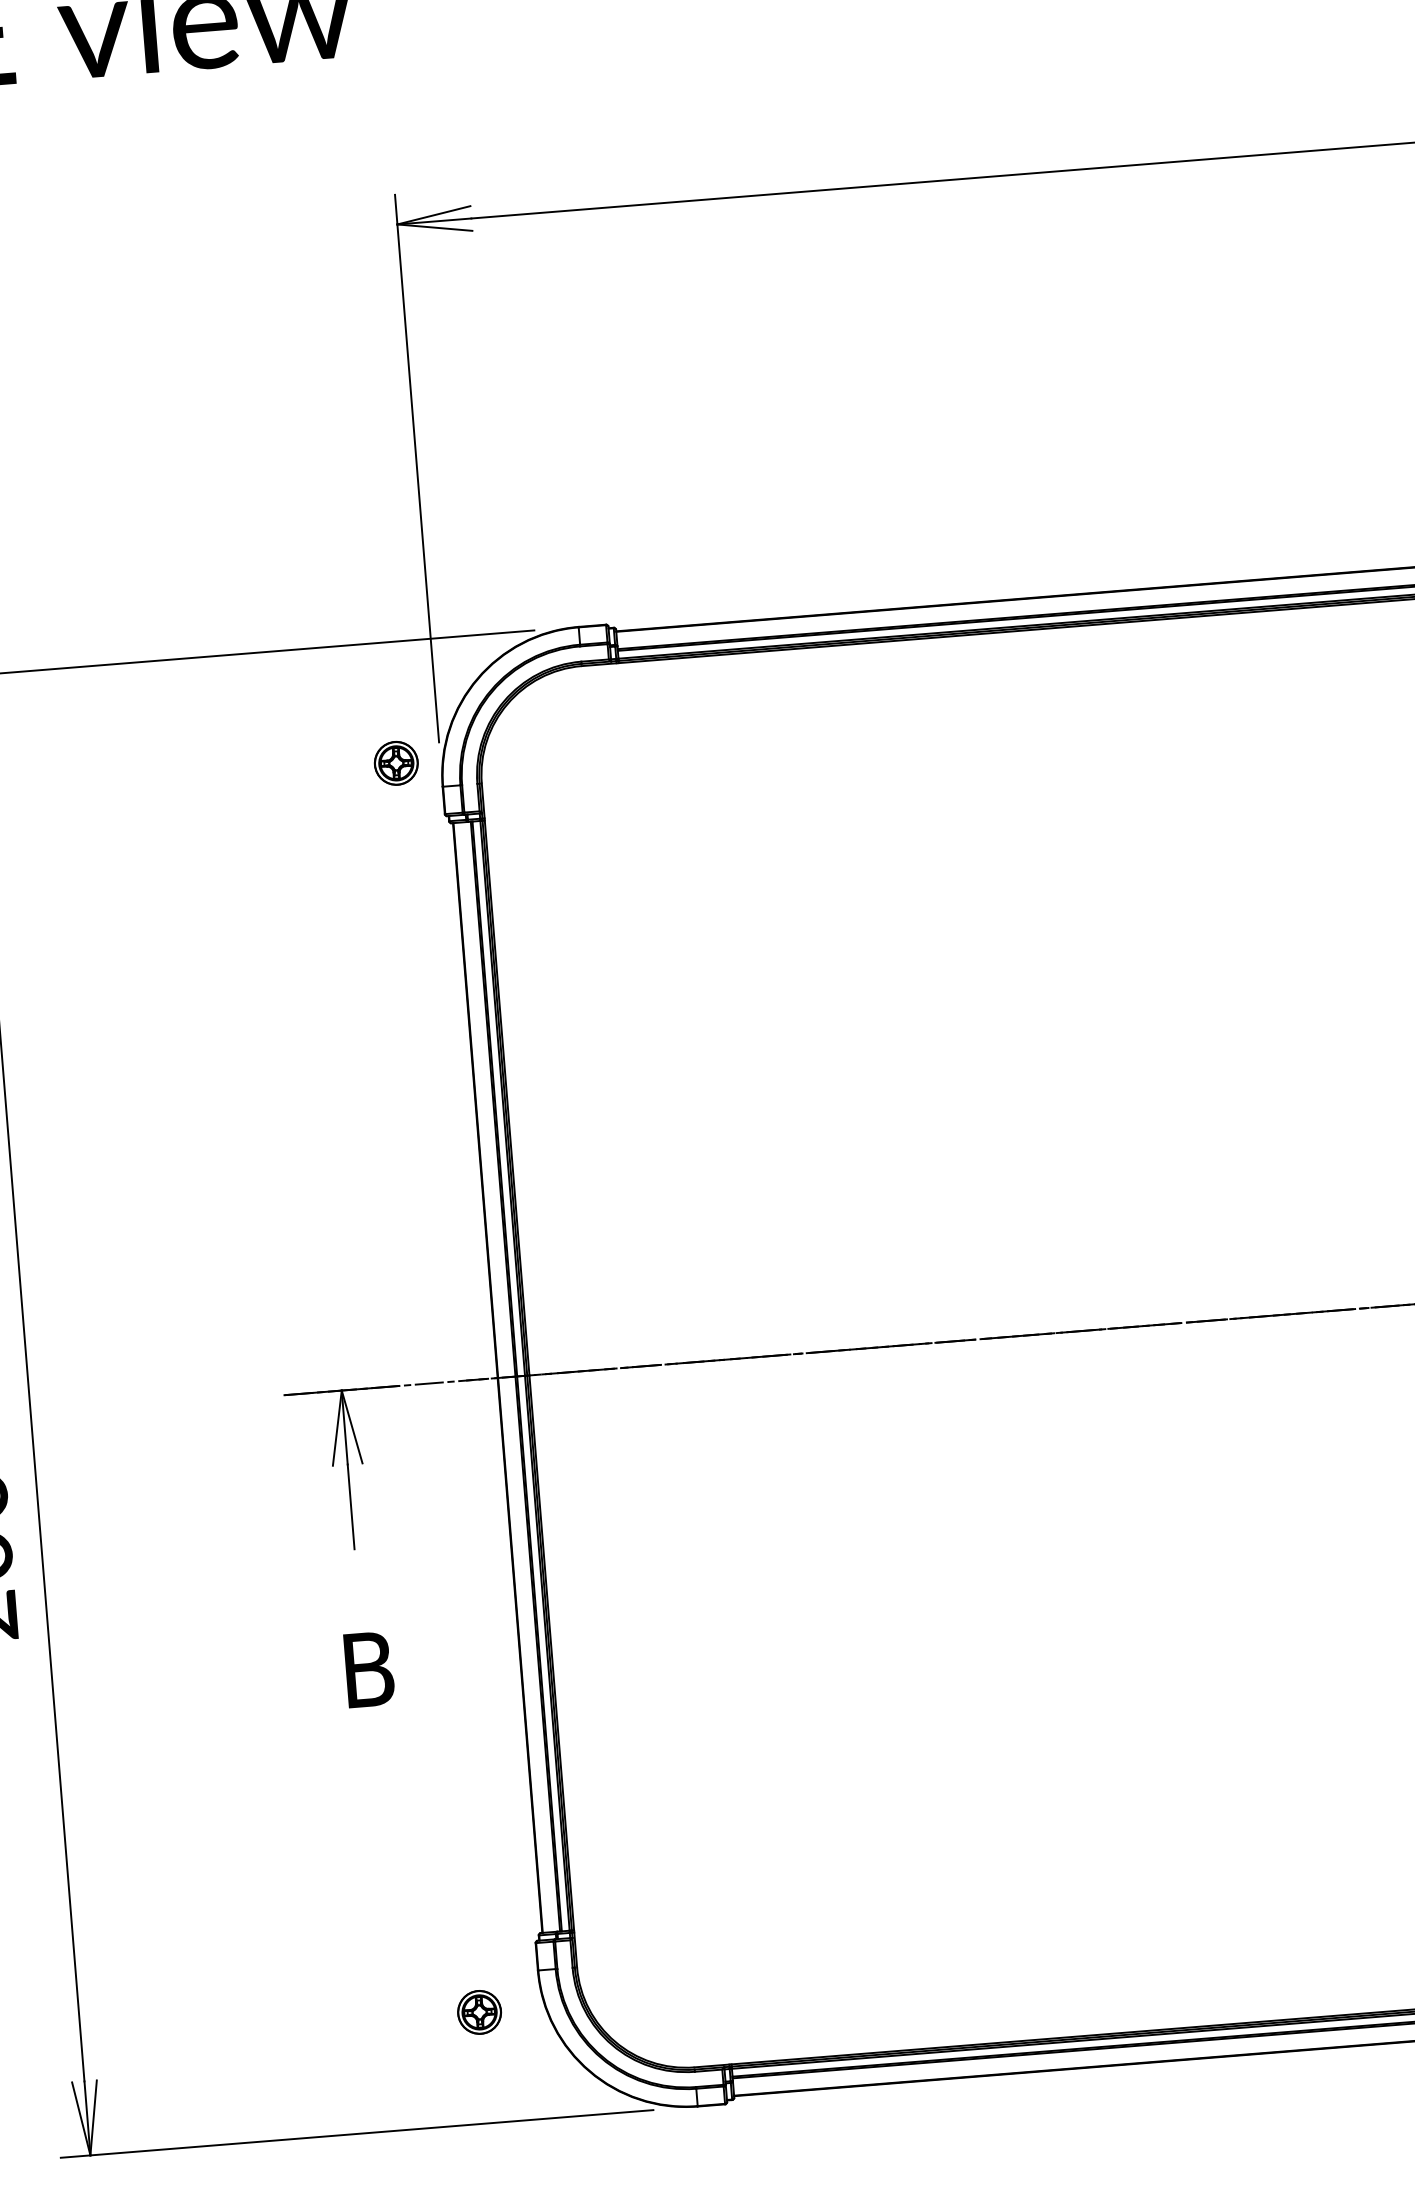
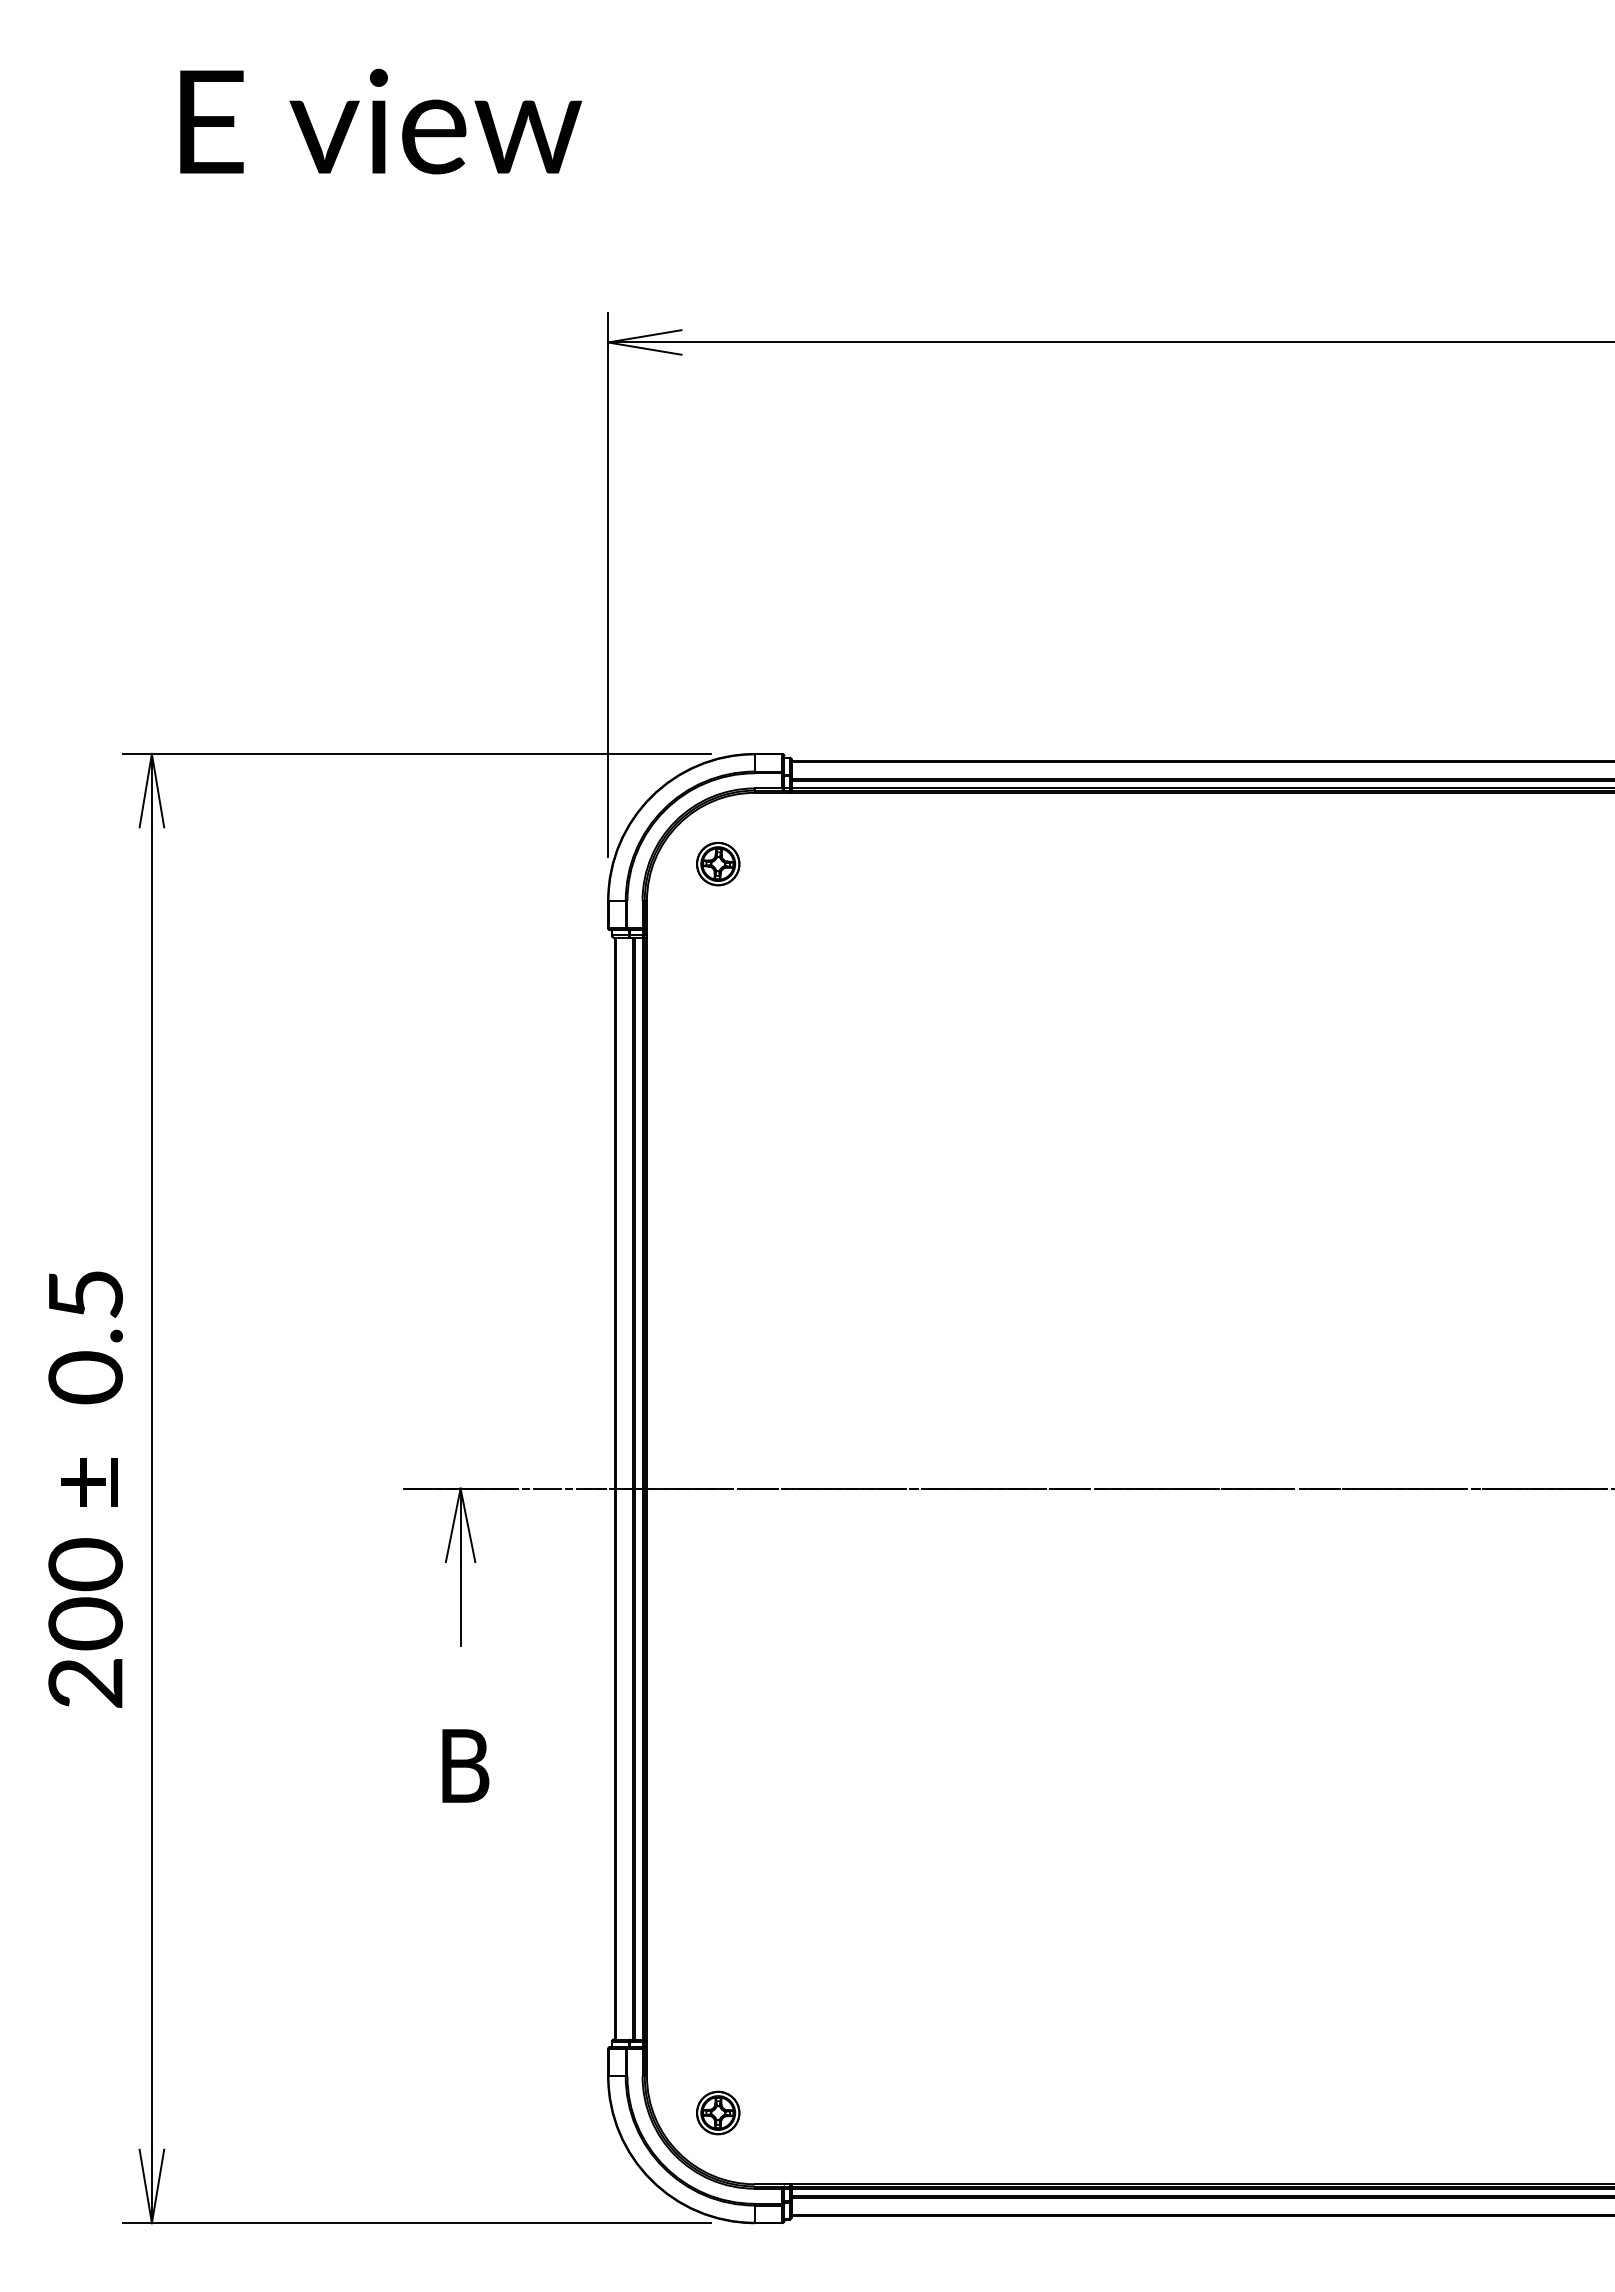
part: (396, 762) -> (718, 863), moved
part: (479, 2011) -> (718, 2112), moved

